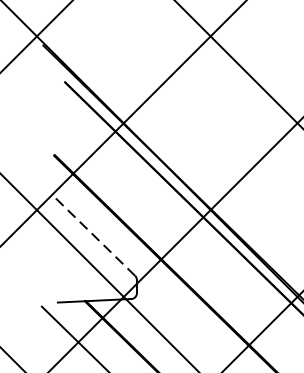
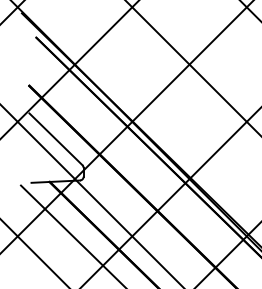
line: (94, 236) -> (55, 139), dashed -> solid

